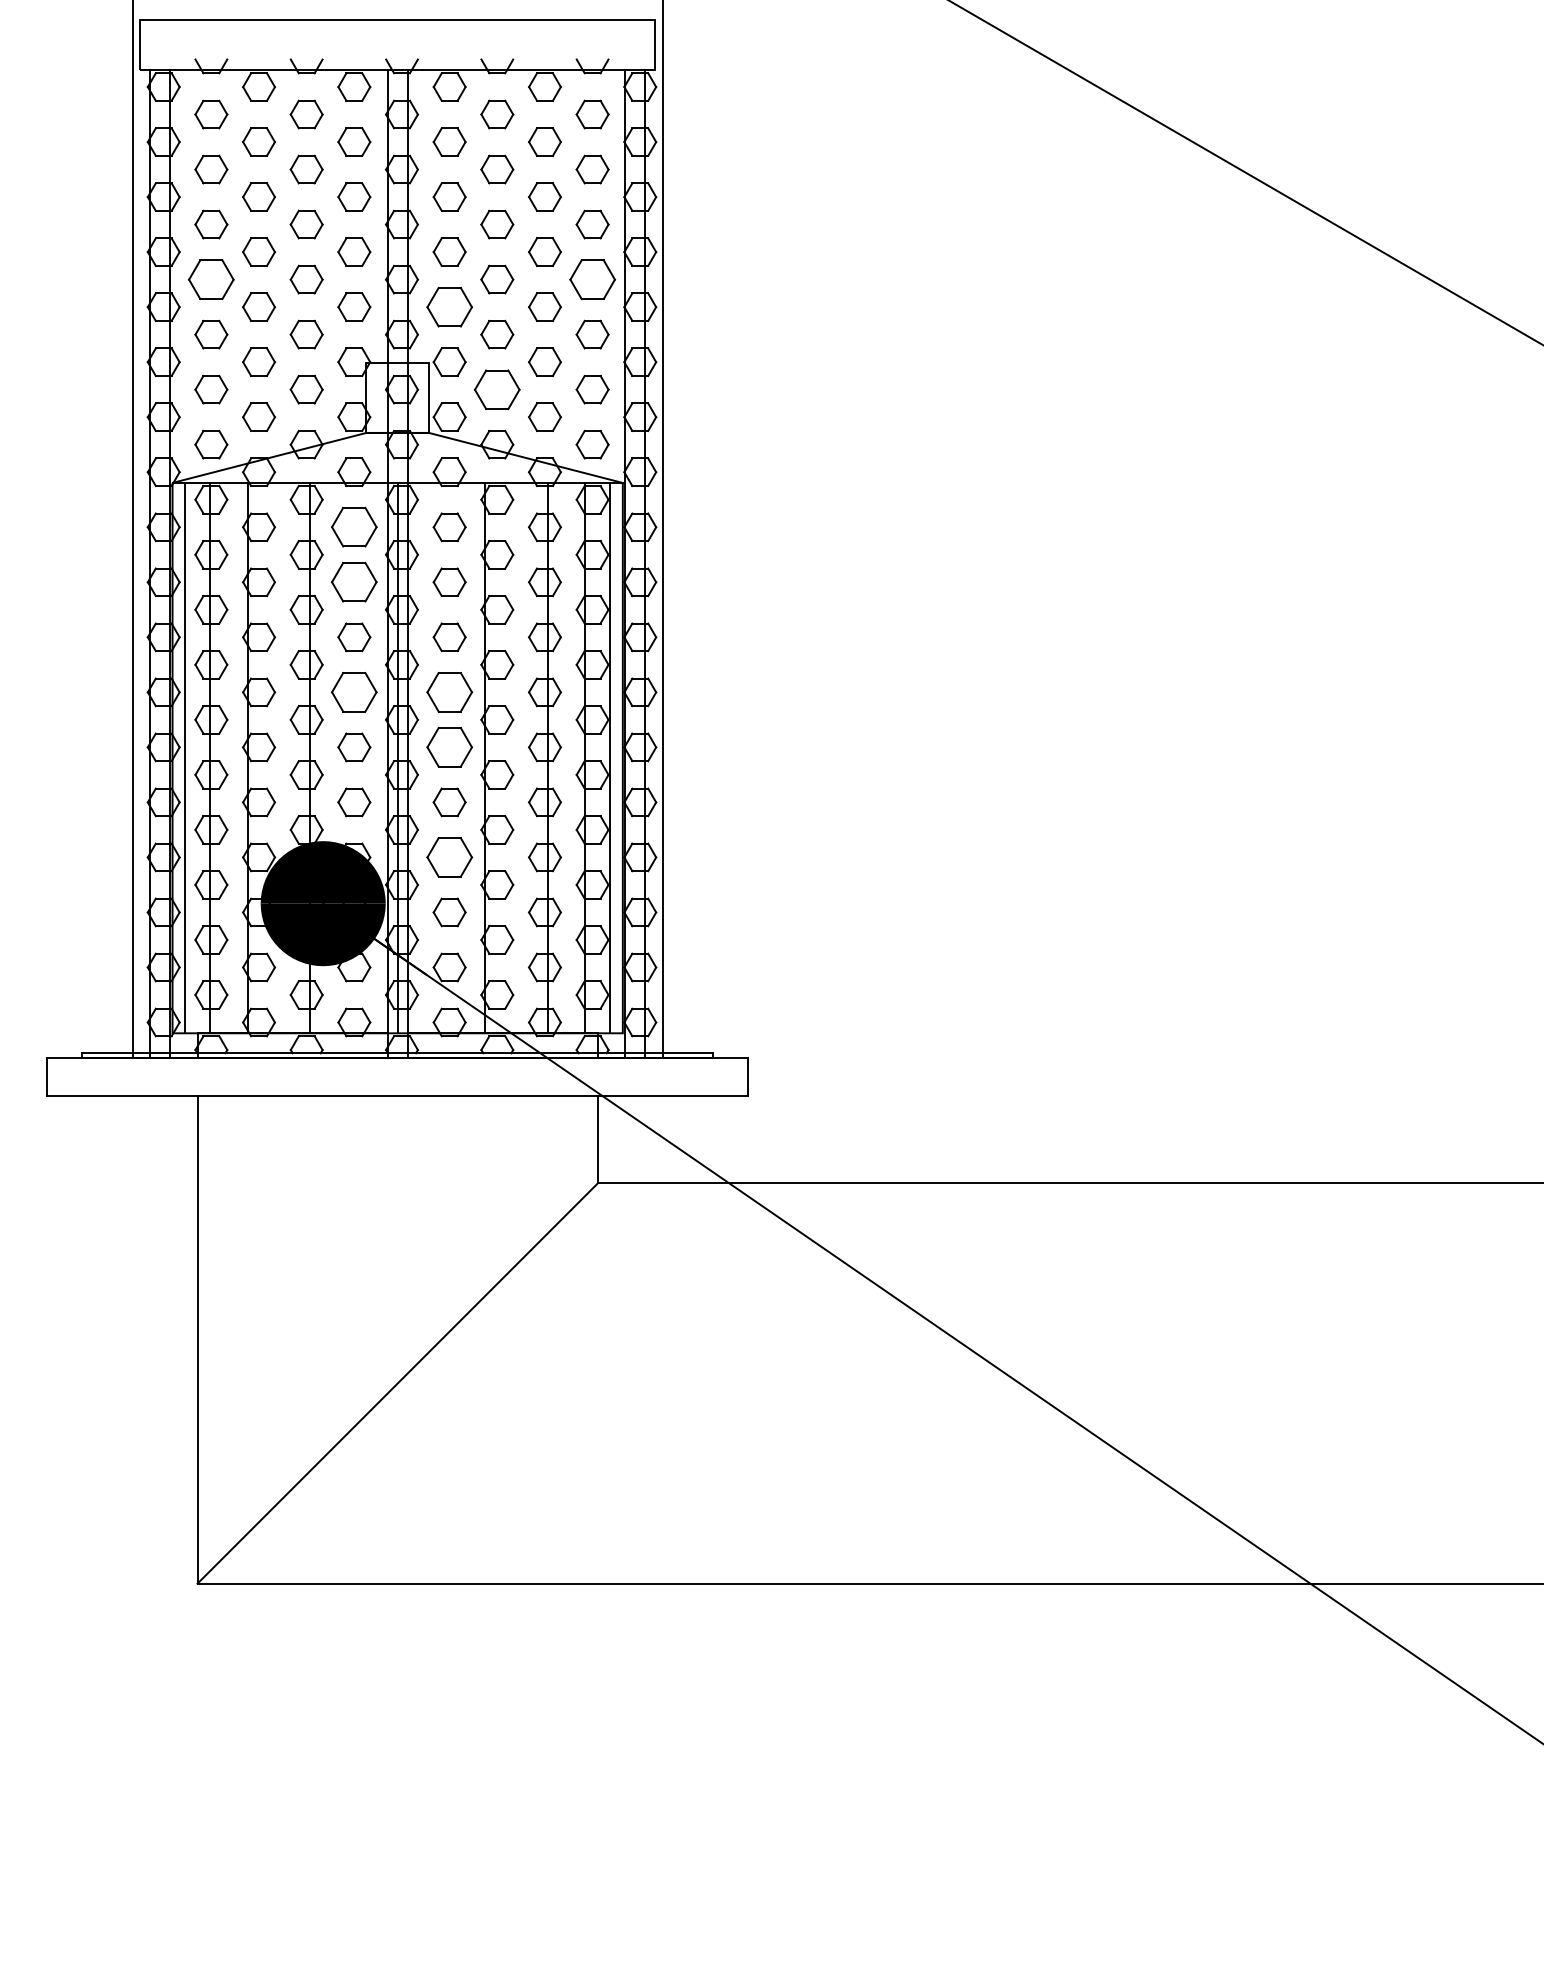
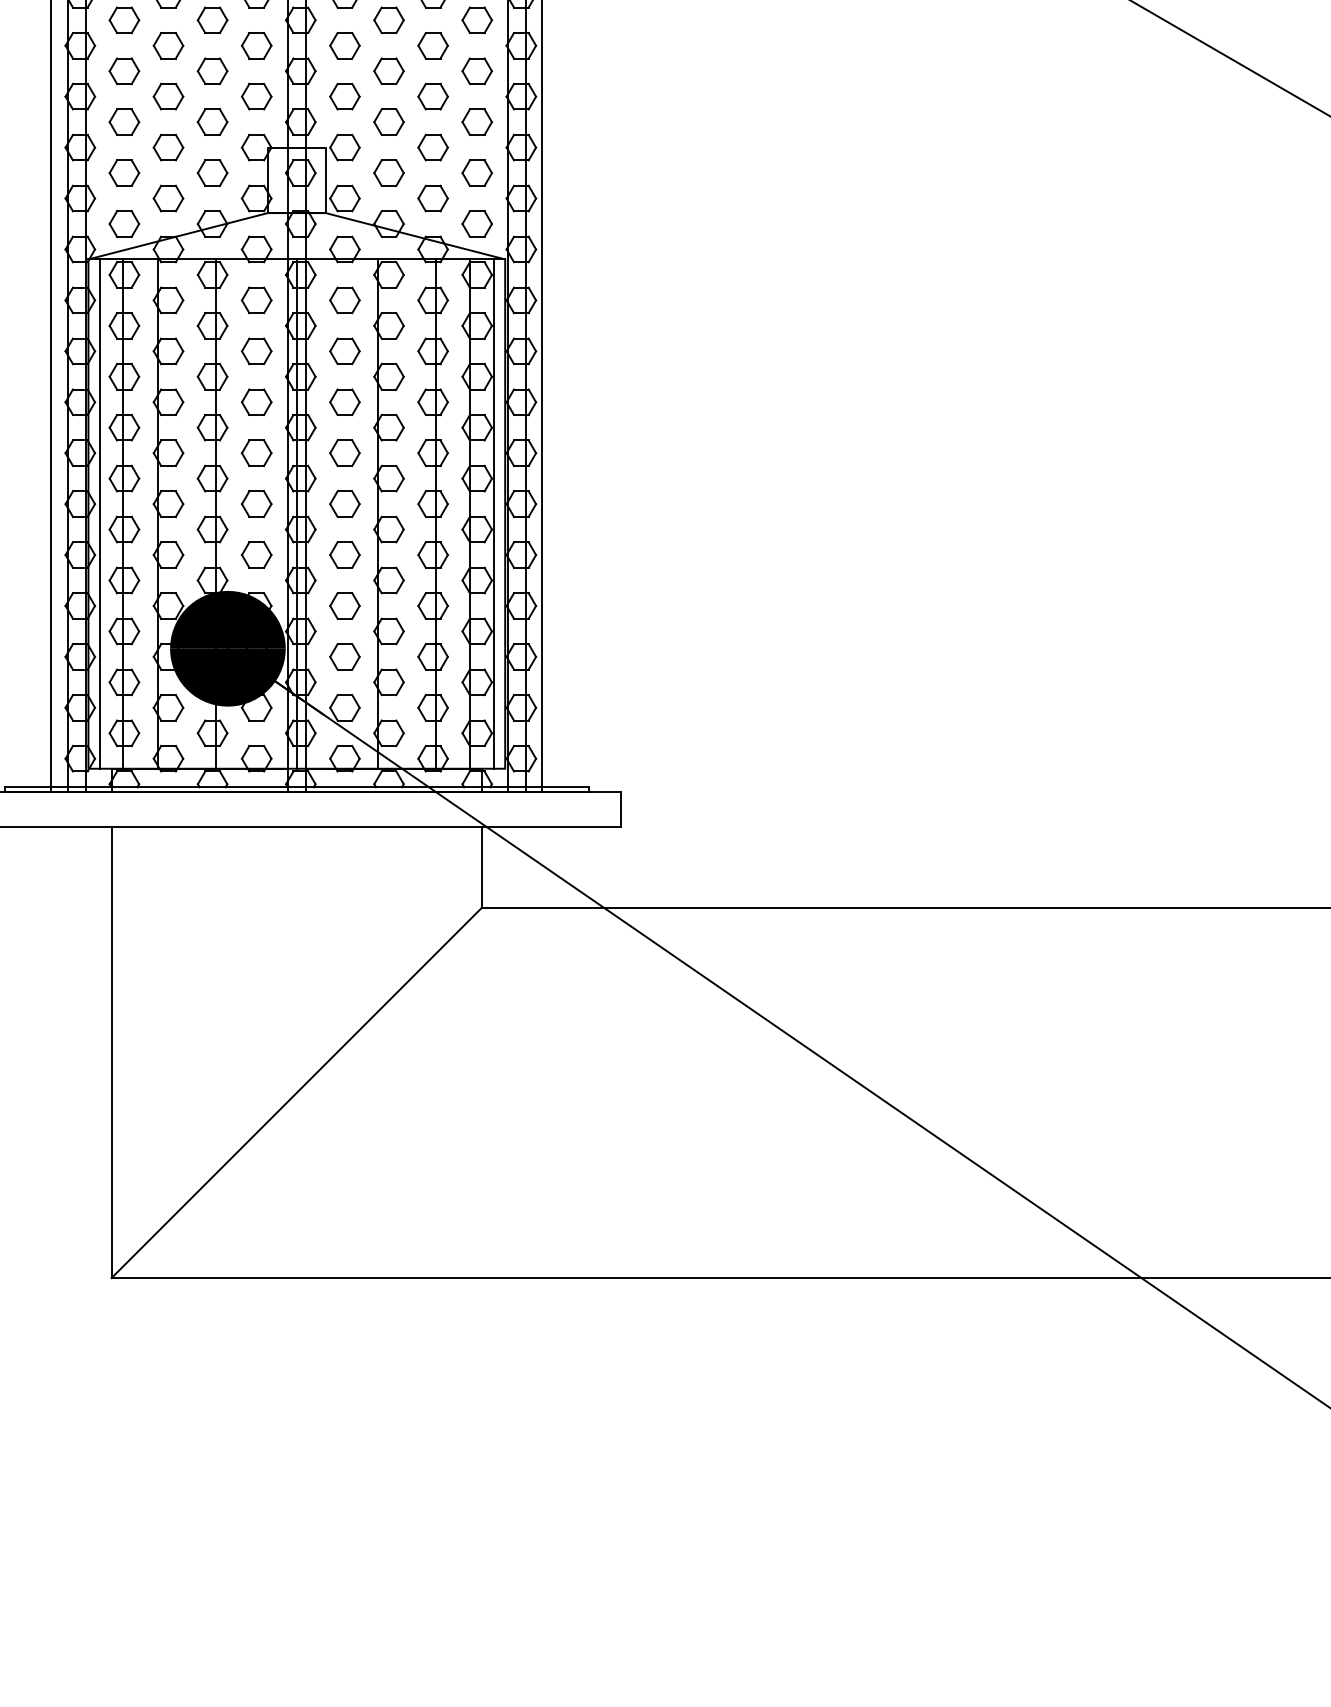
part: (211, 279) -> (124, 71), size x0.71
part: (592, 279) -> (477, 71), size x0.71
part: (449, 306) -> (344, 96), size x0.71
part: (497, 389) -> (389, 172), size x0.71
part: (354, 527) -> (256, 300), size x0.71
part: (354, 582) -> (256, 351), size x0.71
part: (354, 692) -> (256, 453), size x0.71
part: (449, 692) -> (344, 453), size x0.71
part: (449, 747) -> (344, 504), size x0.71
part: (449, 857) -> (344, 606), size x0.71

